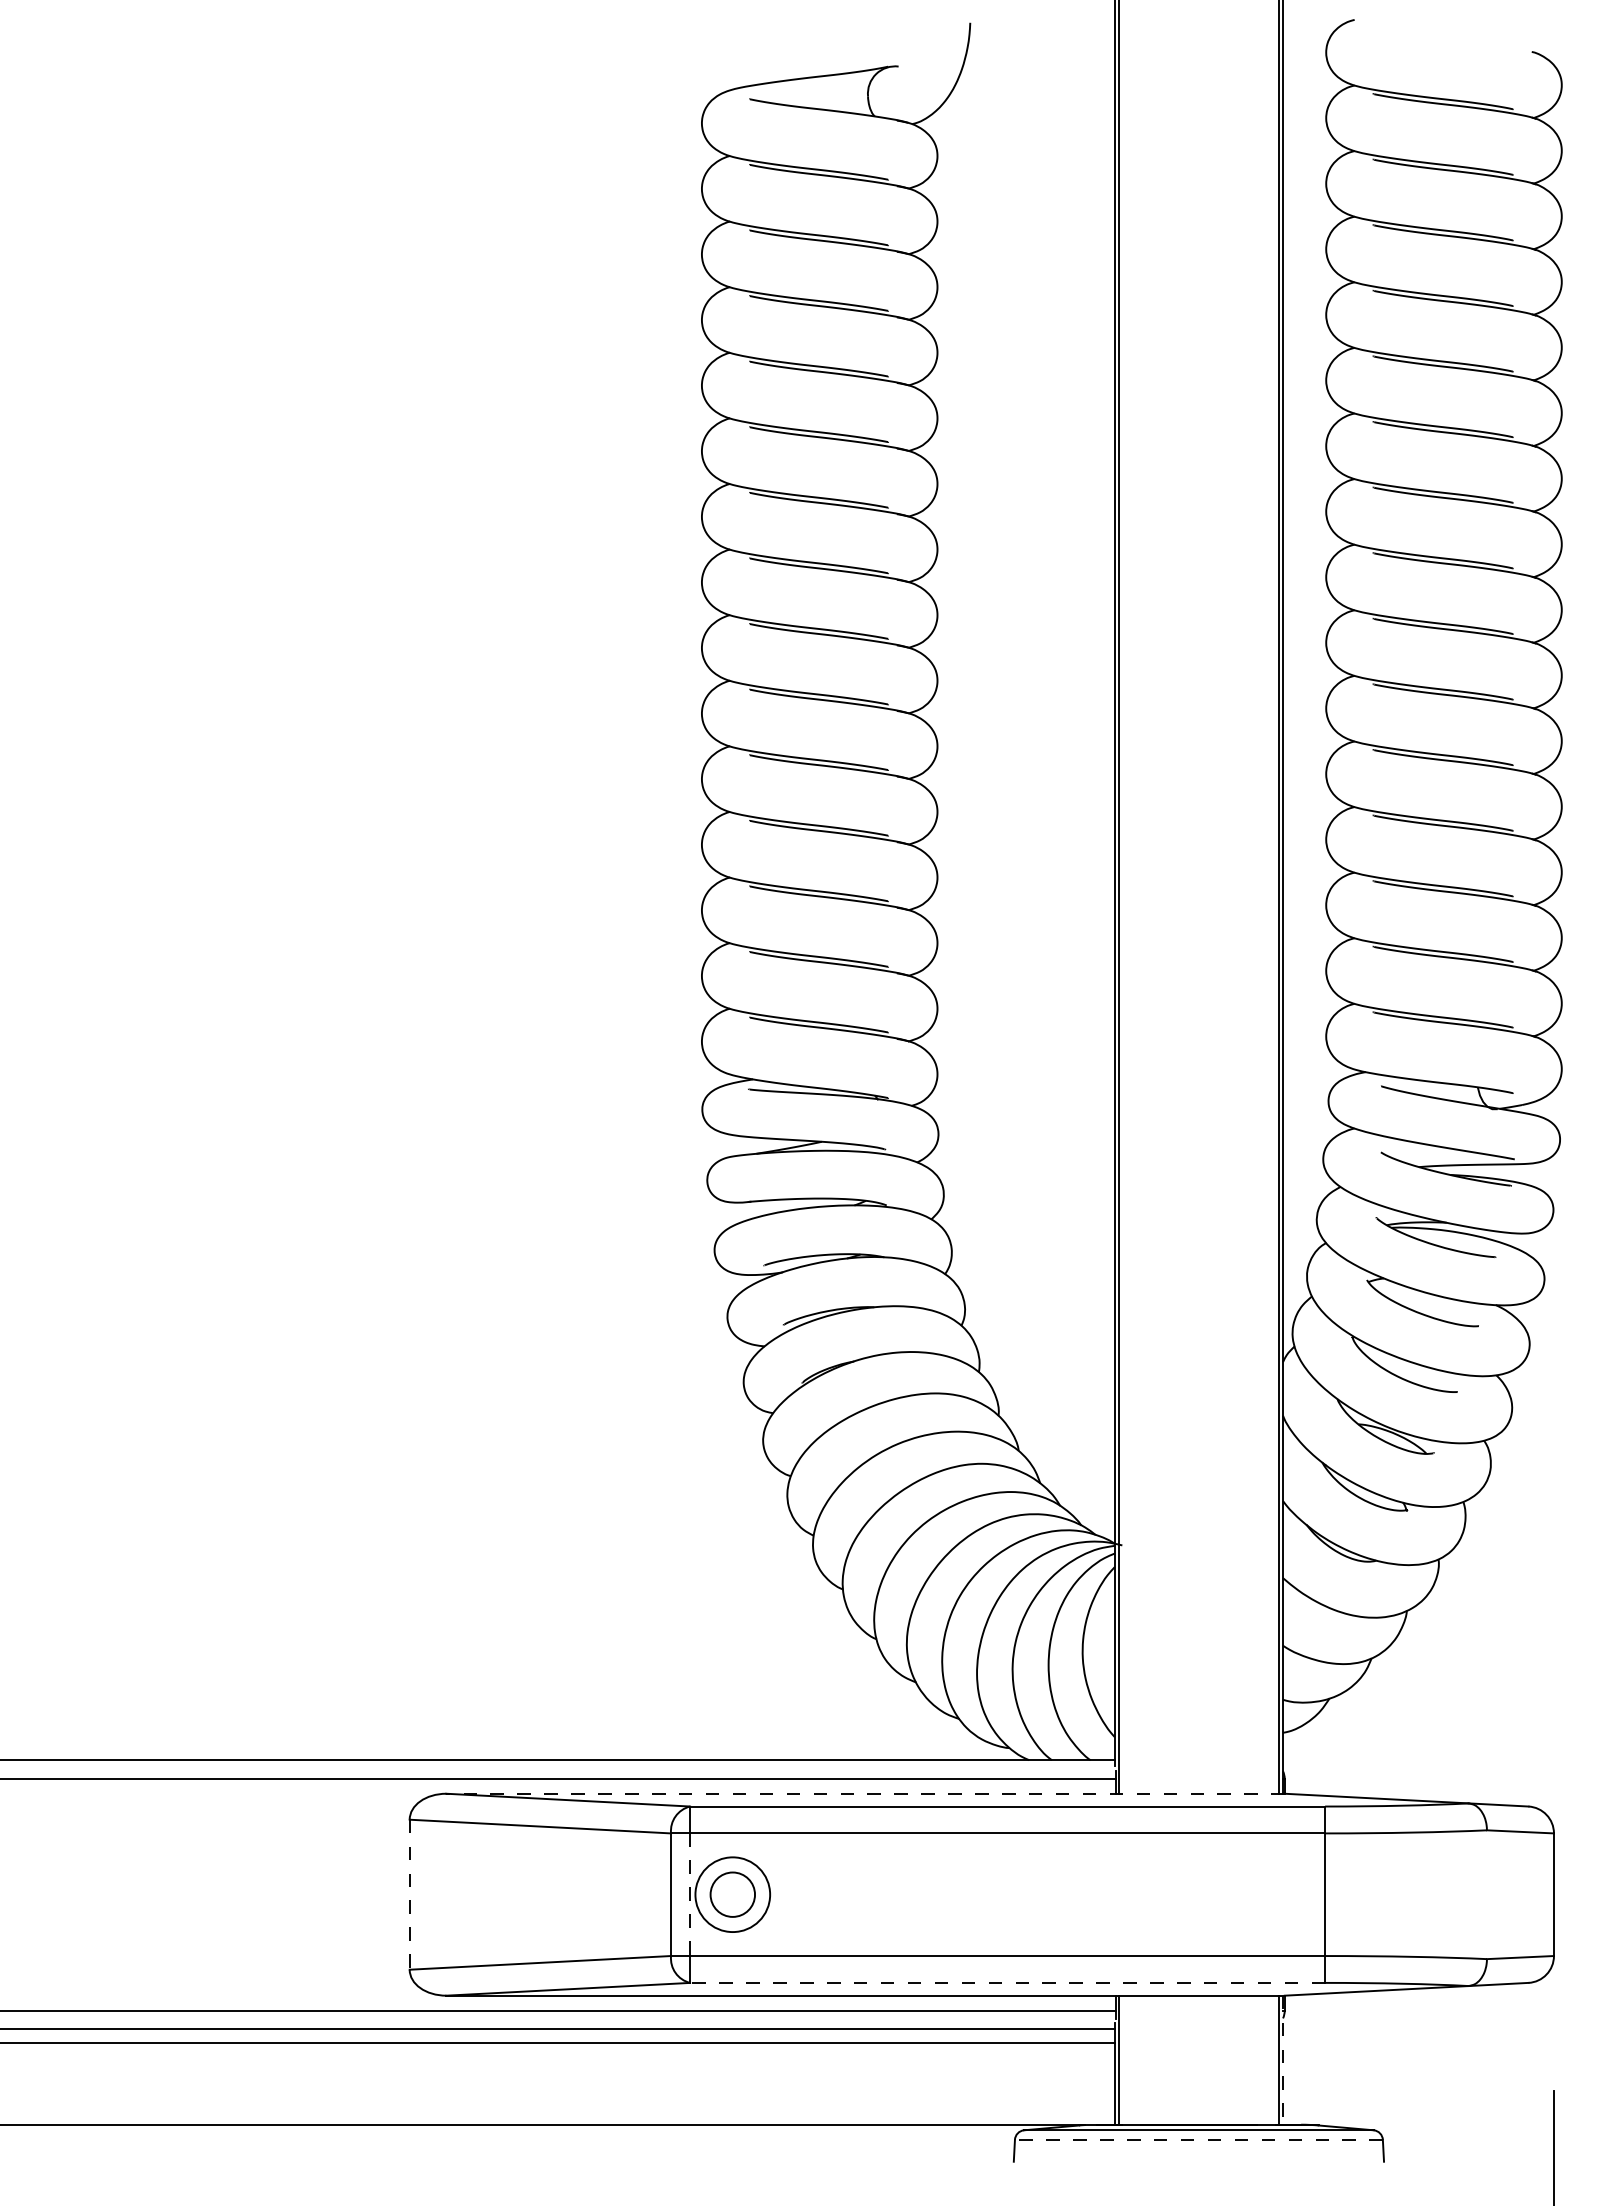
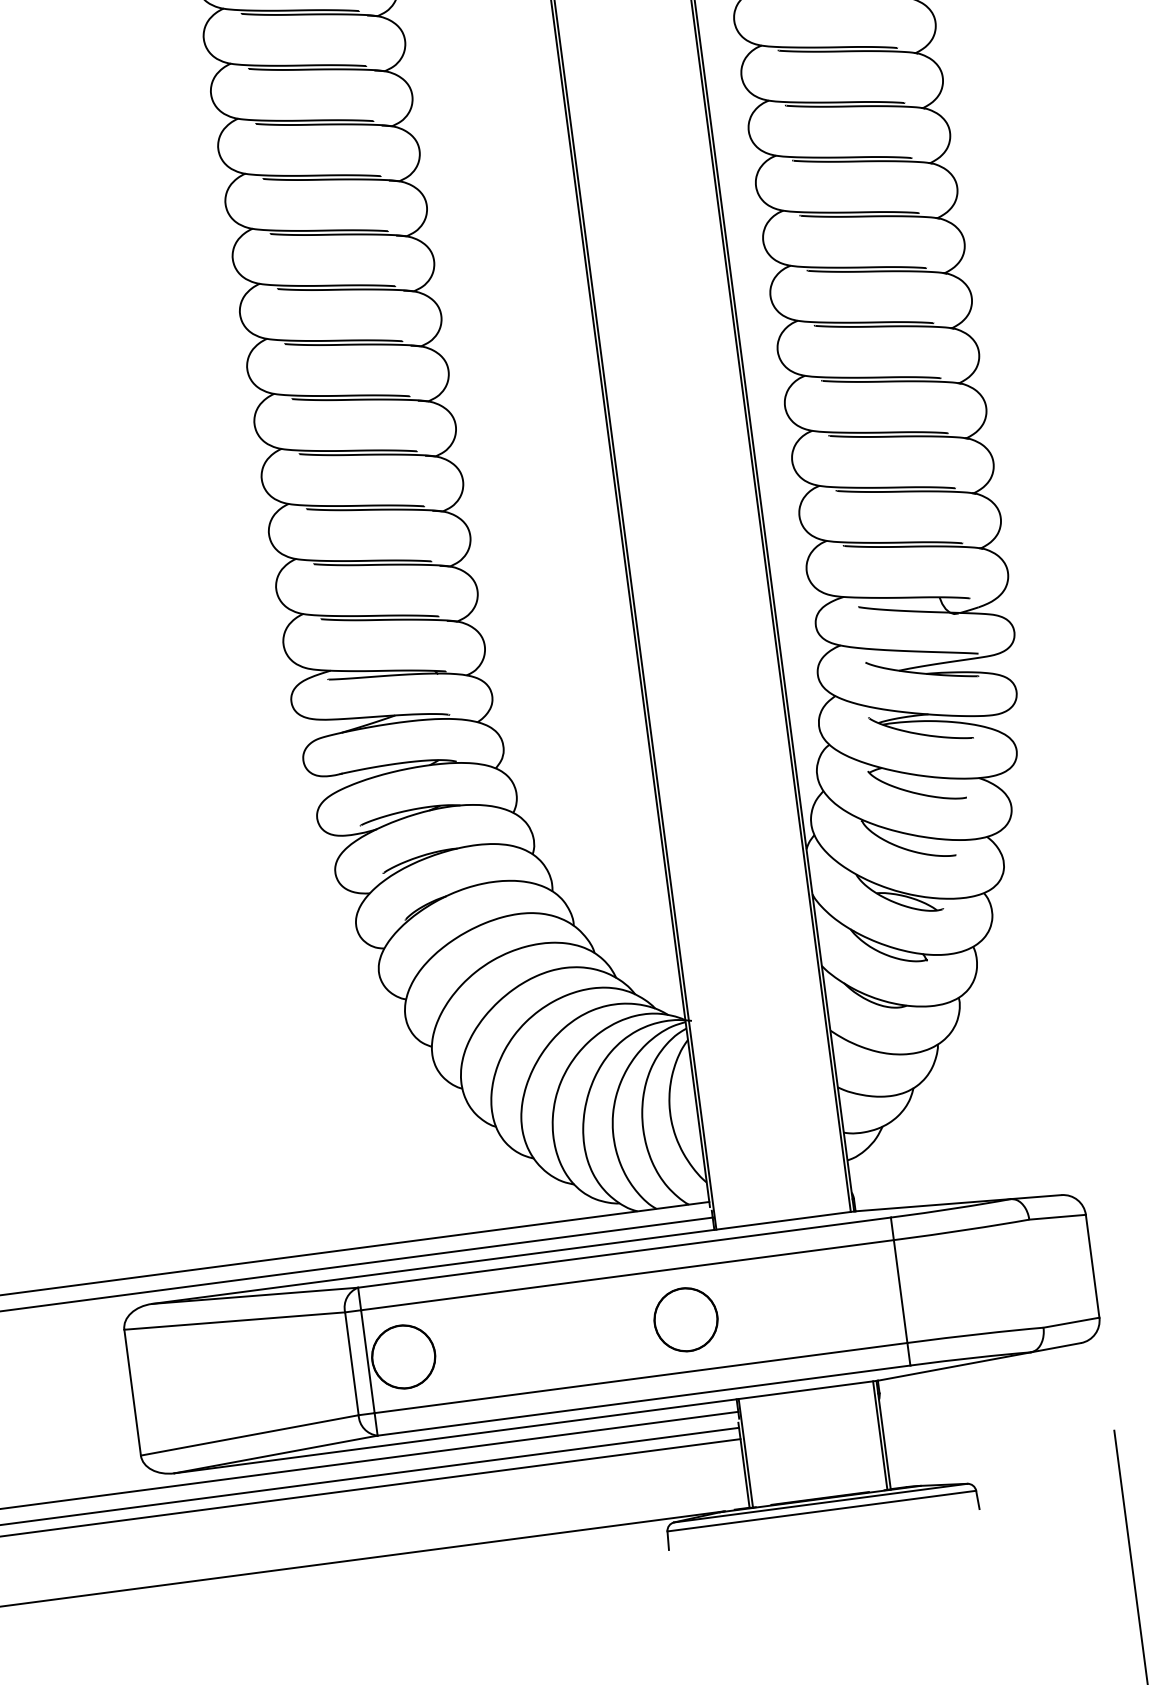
line: (865, 1793) -> (503, 1257), dashed -> solid
circle: (732, 1894) -> (403, 1356), size x1.67
circle: (1069, 1894) -> (686, 1319), added
line: (409, 1895) -> (132, 1393), dashed -> solid
line: (690, 1895) -> (368, 1362), dashed -> solid
line: (1007, 1982) -> (643, 1400), dashed -> solid
line: (1283, 2060) -> (884, 1435), dashed -> solid
line: (1198, 2139) -> (821, 1510), dashed -> solid

